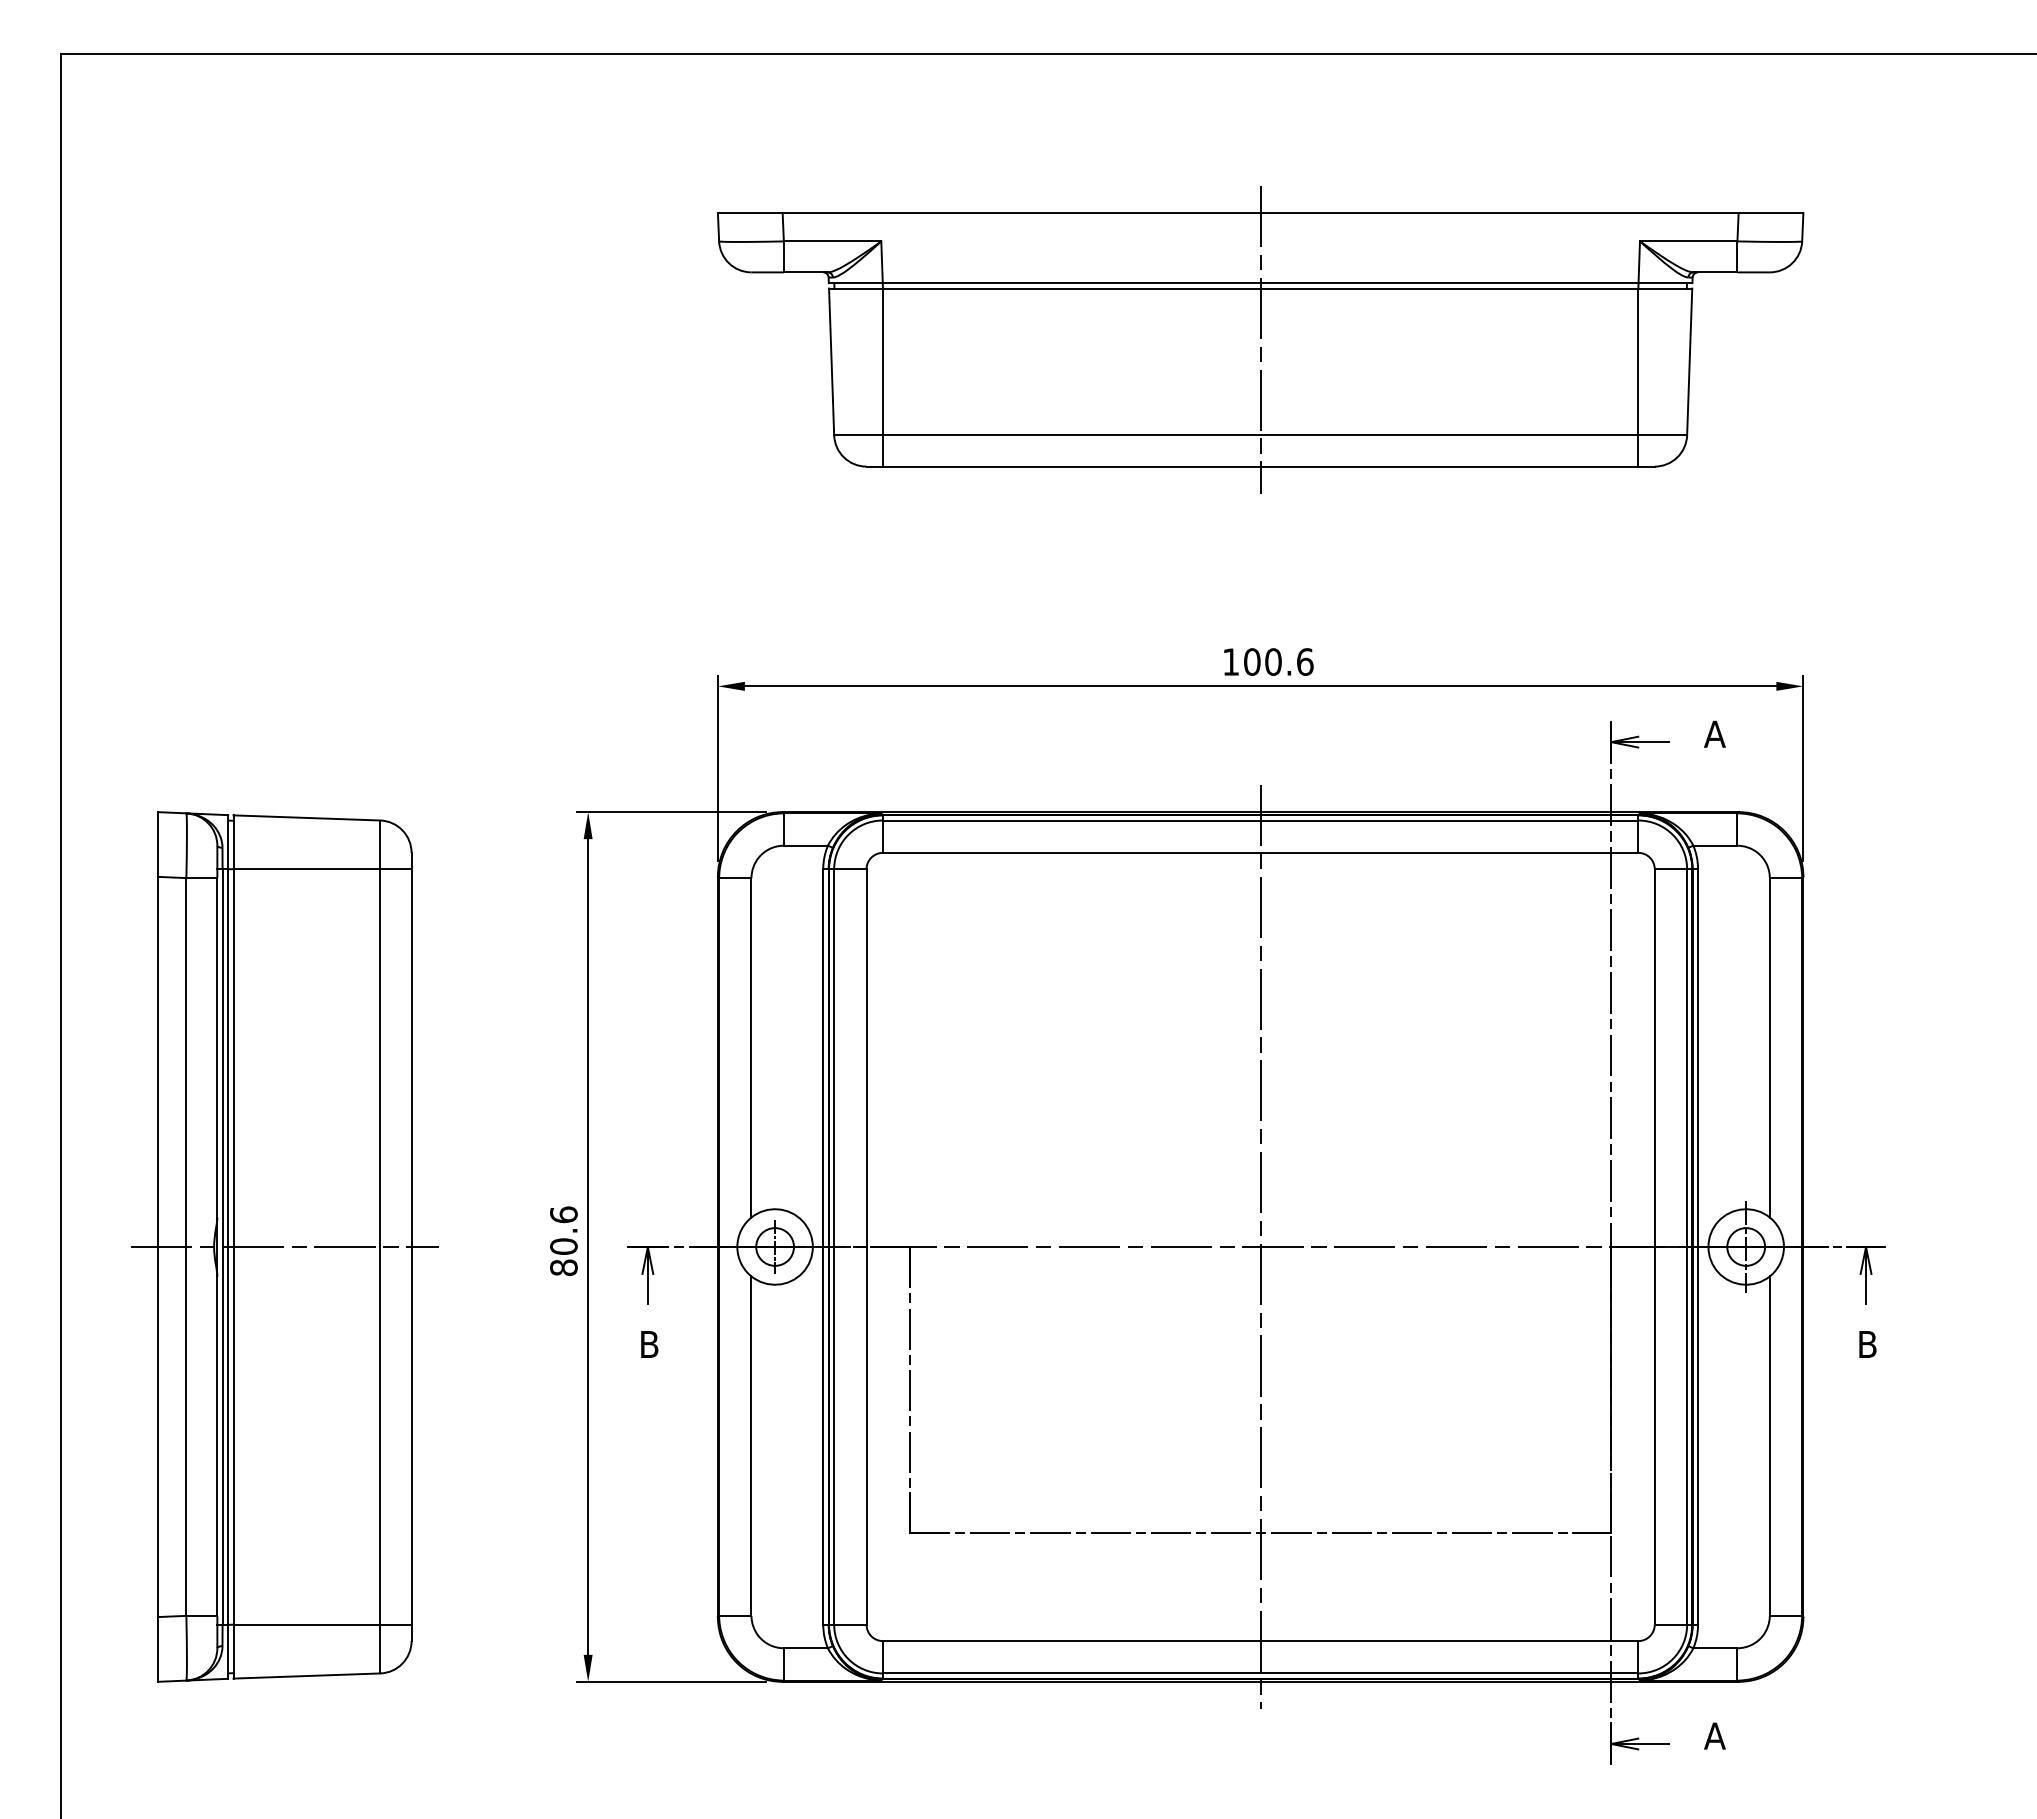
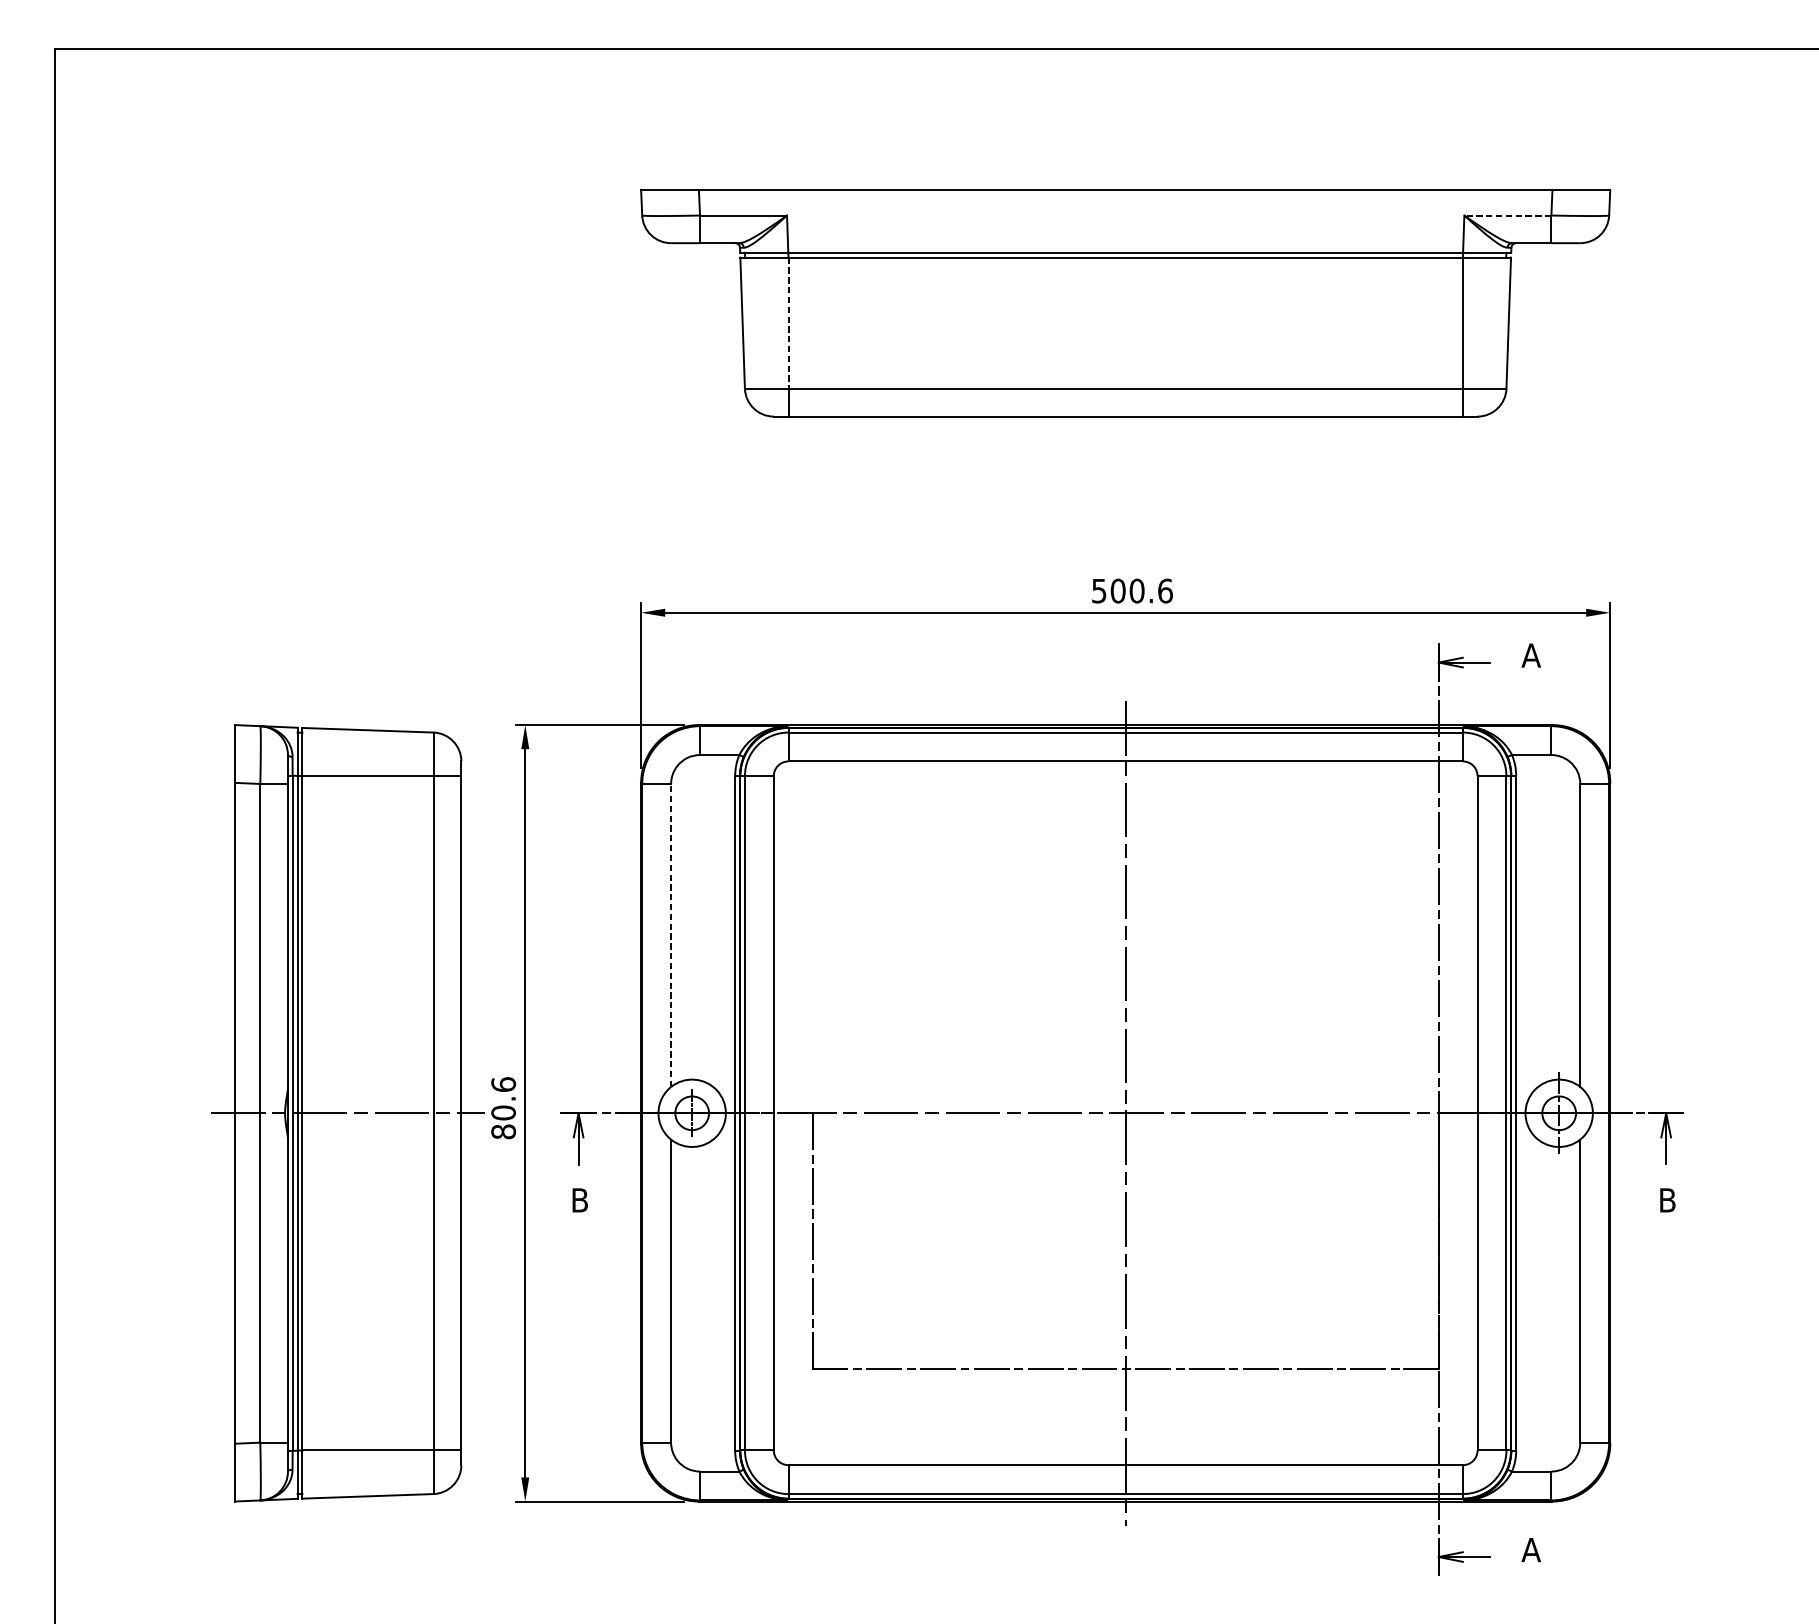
line: (1688, 241) -> (1507, 215), solid -> dashed
line: (1260, 339) -> (1125, 303), removed
line: (883, 362) -> (788, 323), solid -> dashed
text: (1230, 661) -> (1098, 590), 100.6 -> 500.6
line: (751, 1047) -> (671, 935), solid -> dashed
part: (284, 1246) -> (347, 1112), moved

